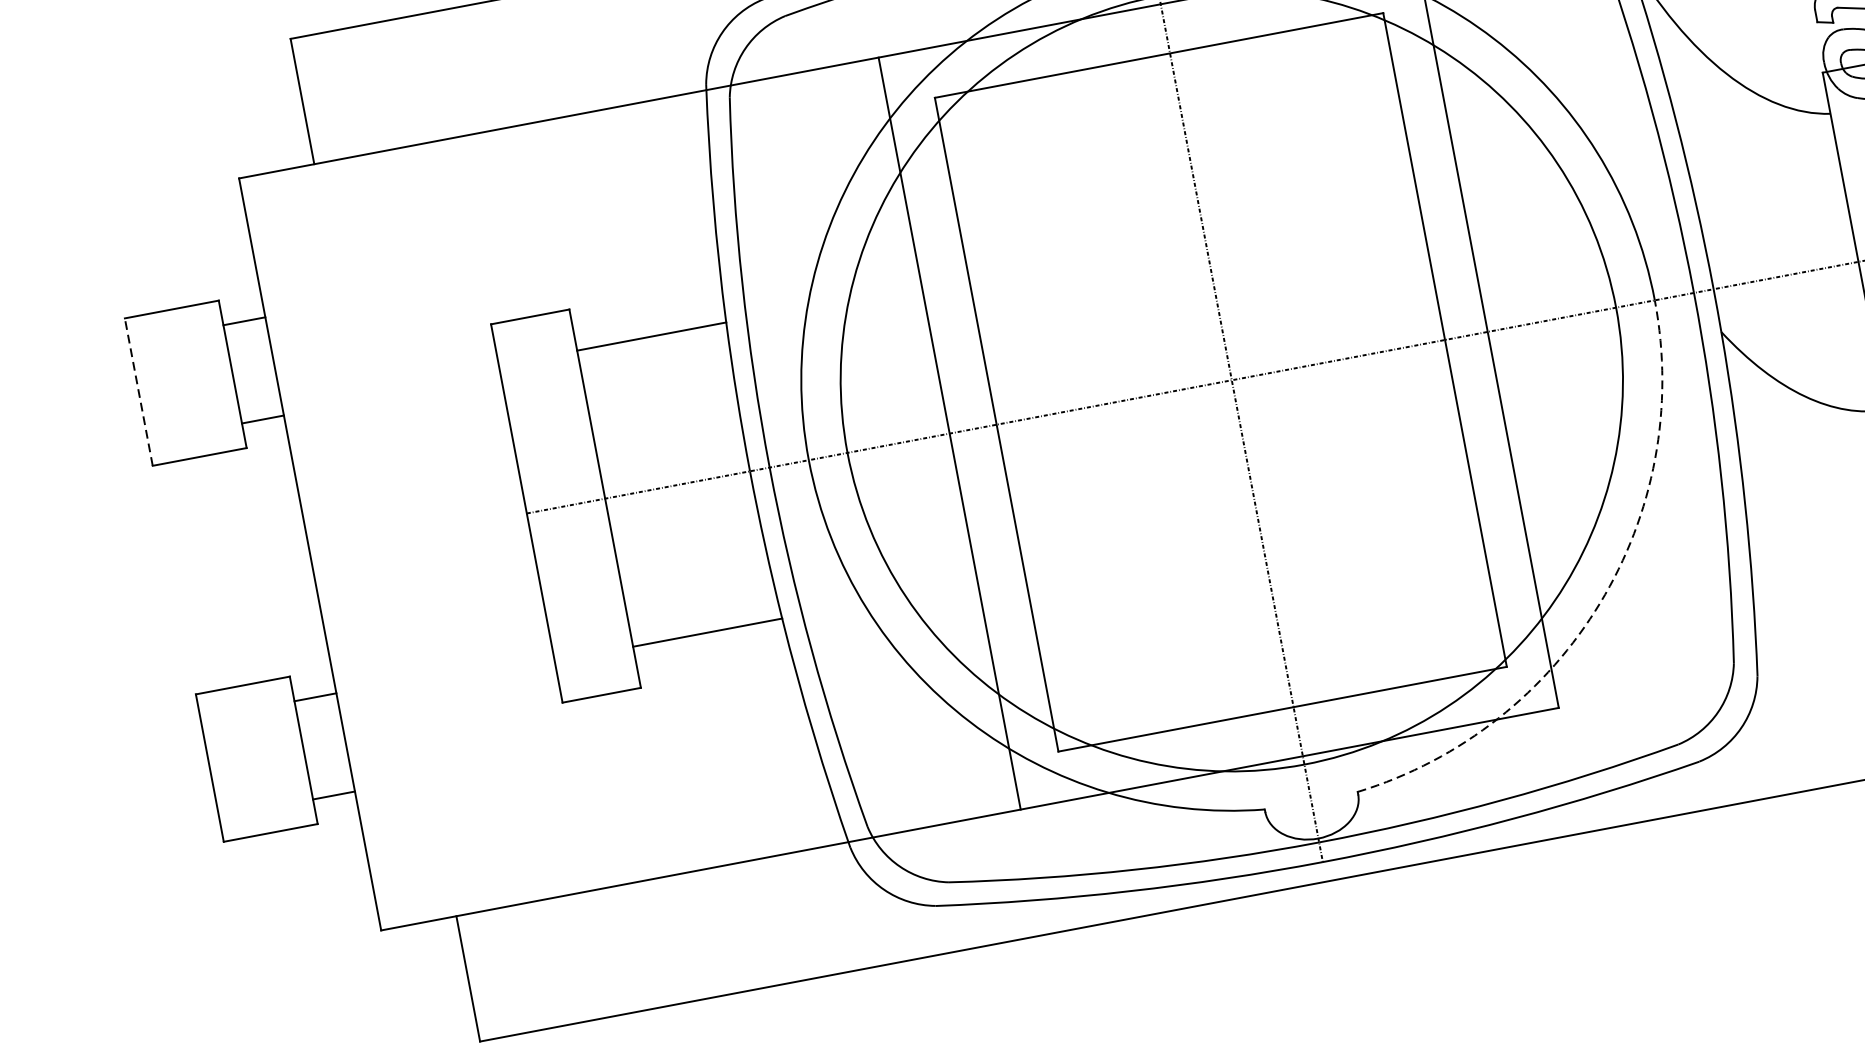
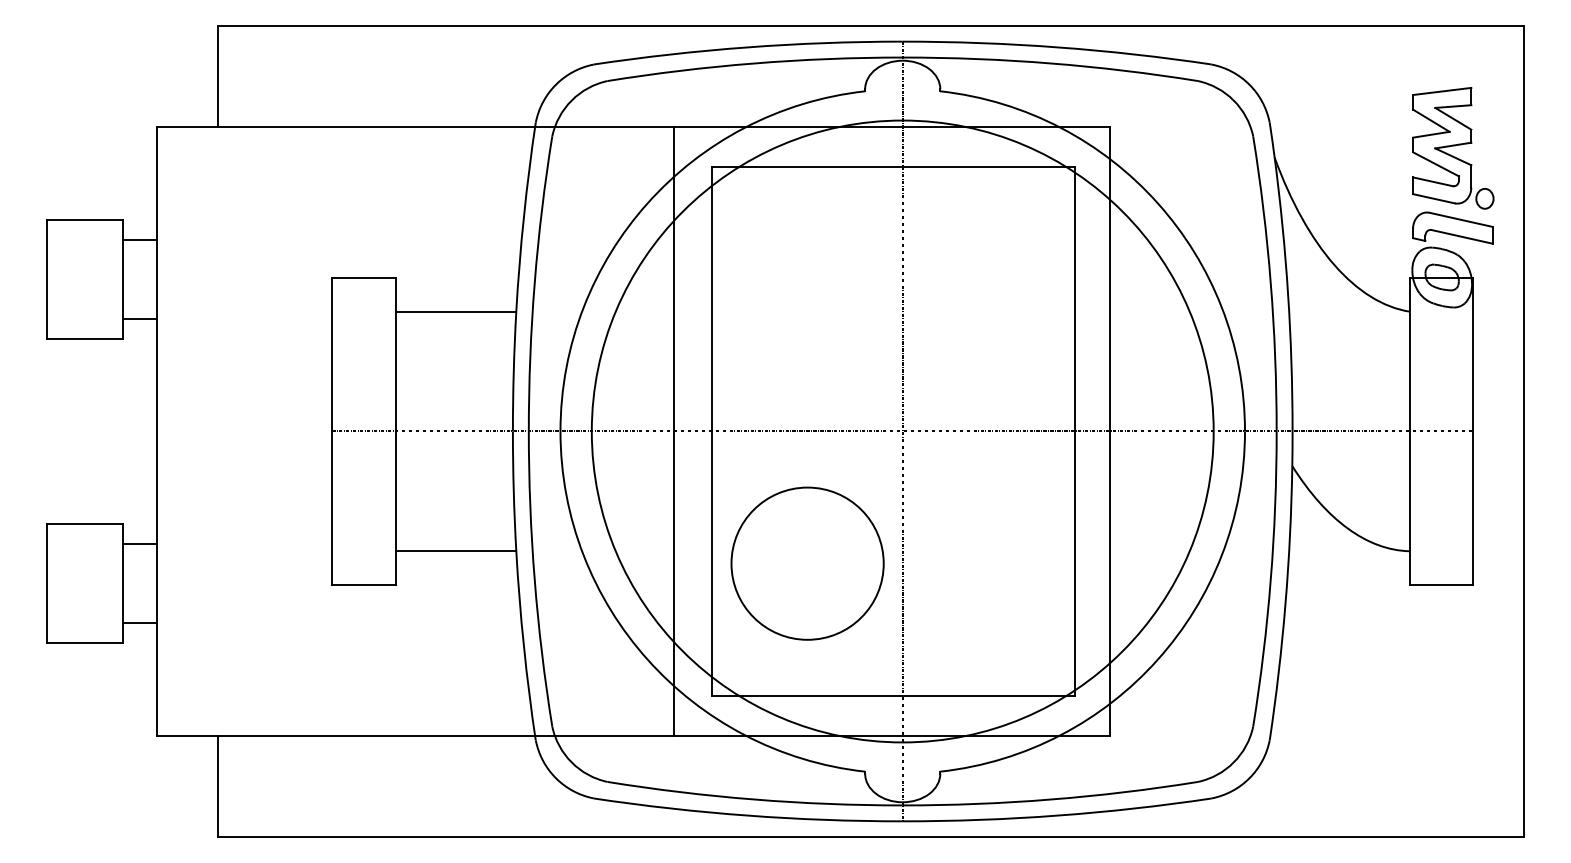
line: (139, 392) -> (47, 279), dashed -> solid
circle: (1144, 565) -> (807, 563), added
arc: (1599, 602) -> (1157, 659), dashed -> solid

